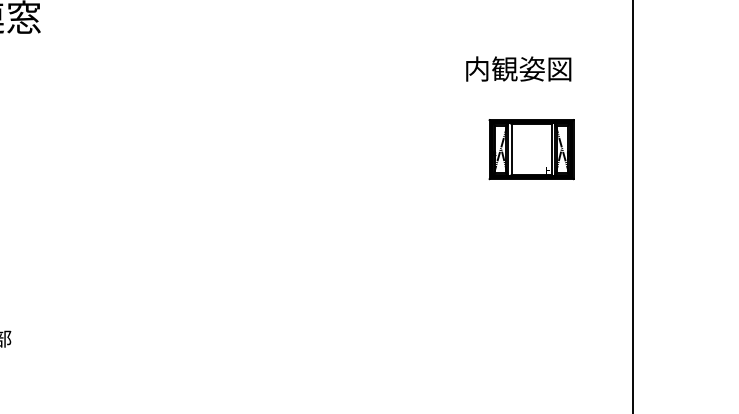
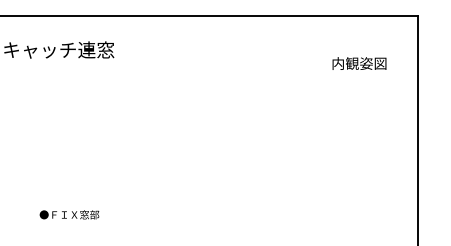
text: (518, 68) -> (359, 63), moved
part: (530, 148) -> (365, 117), removed

